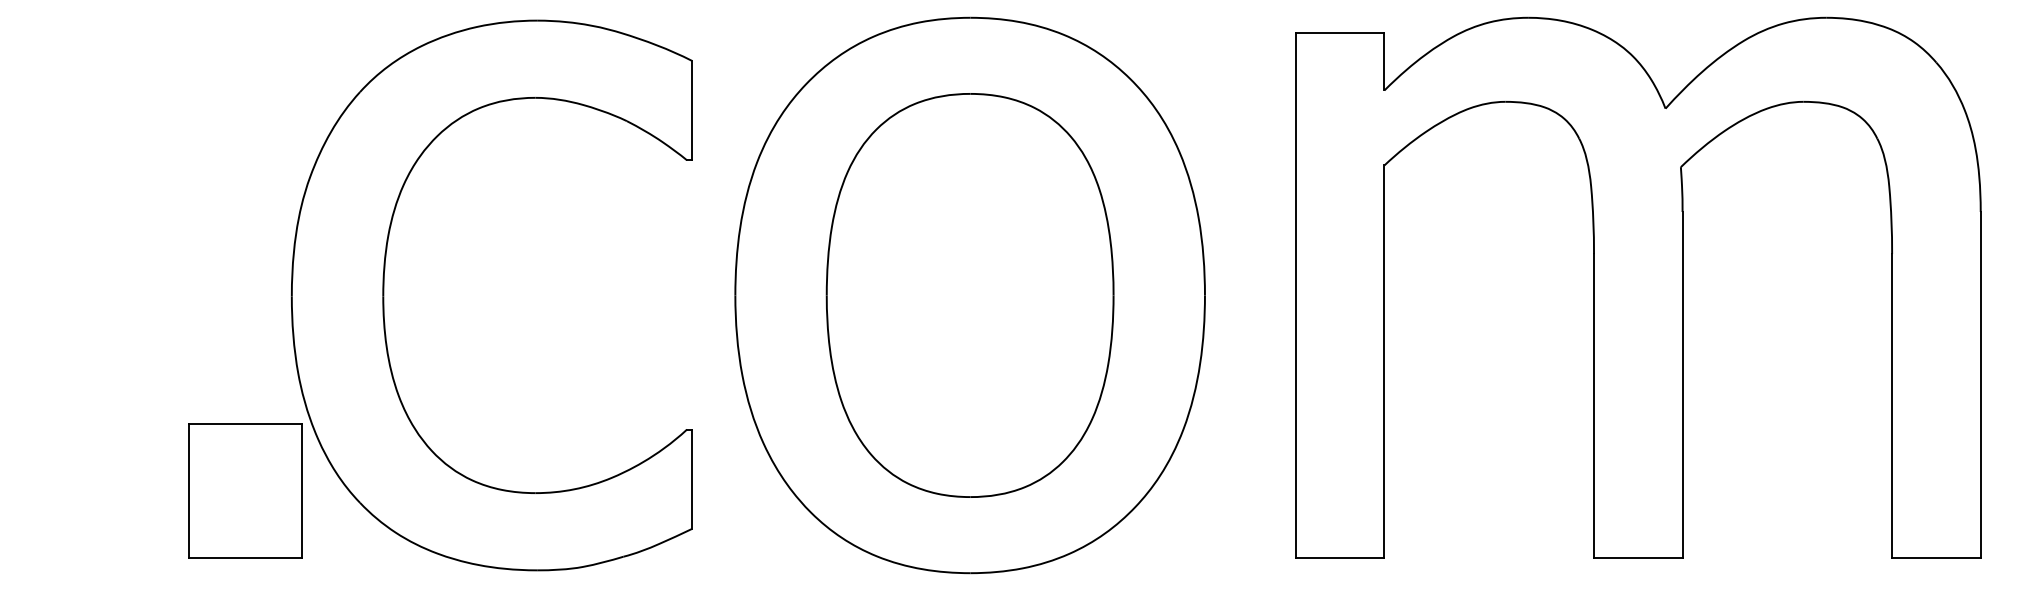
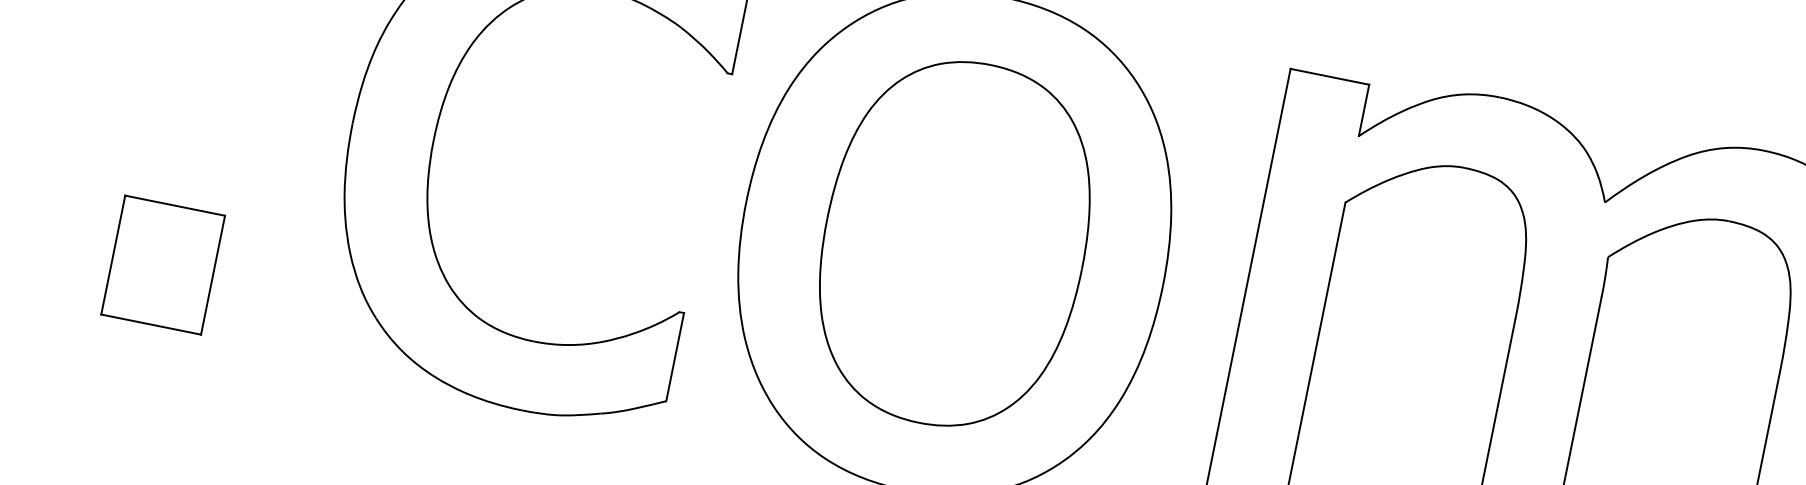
part: (245, 490) -> (163, 264), moved

